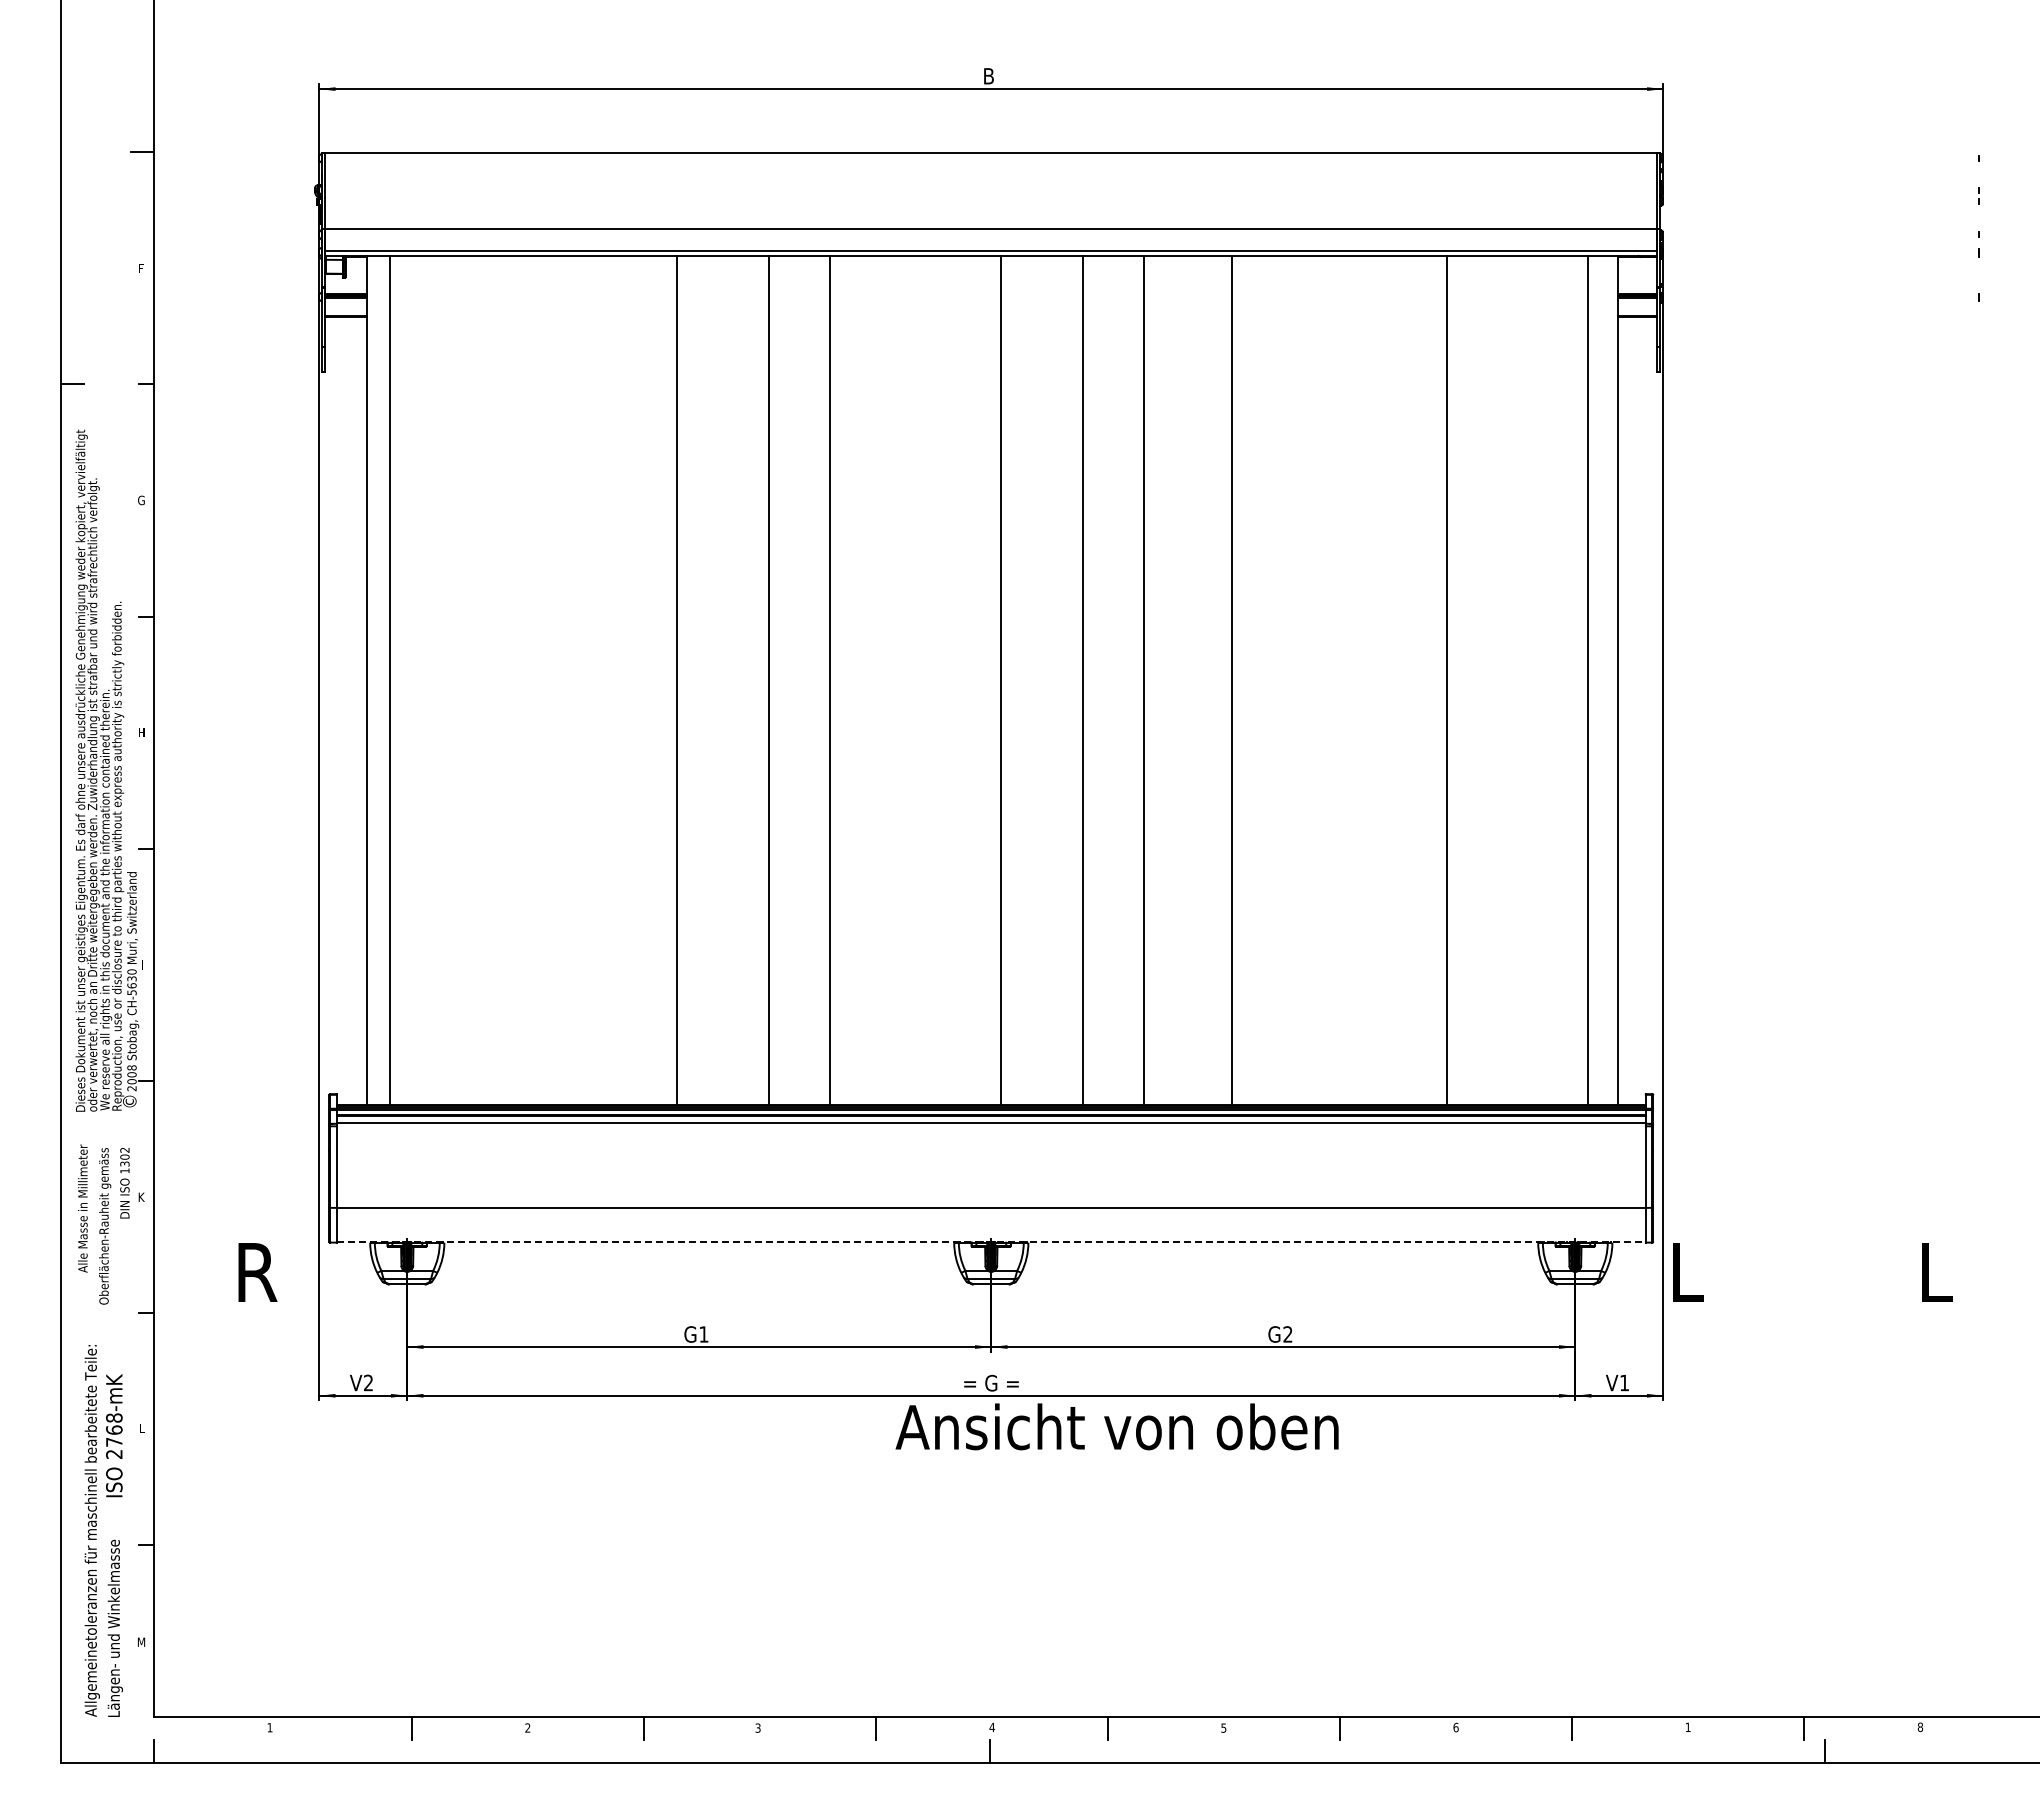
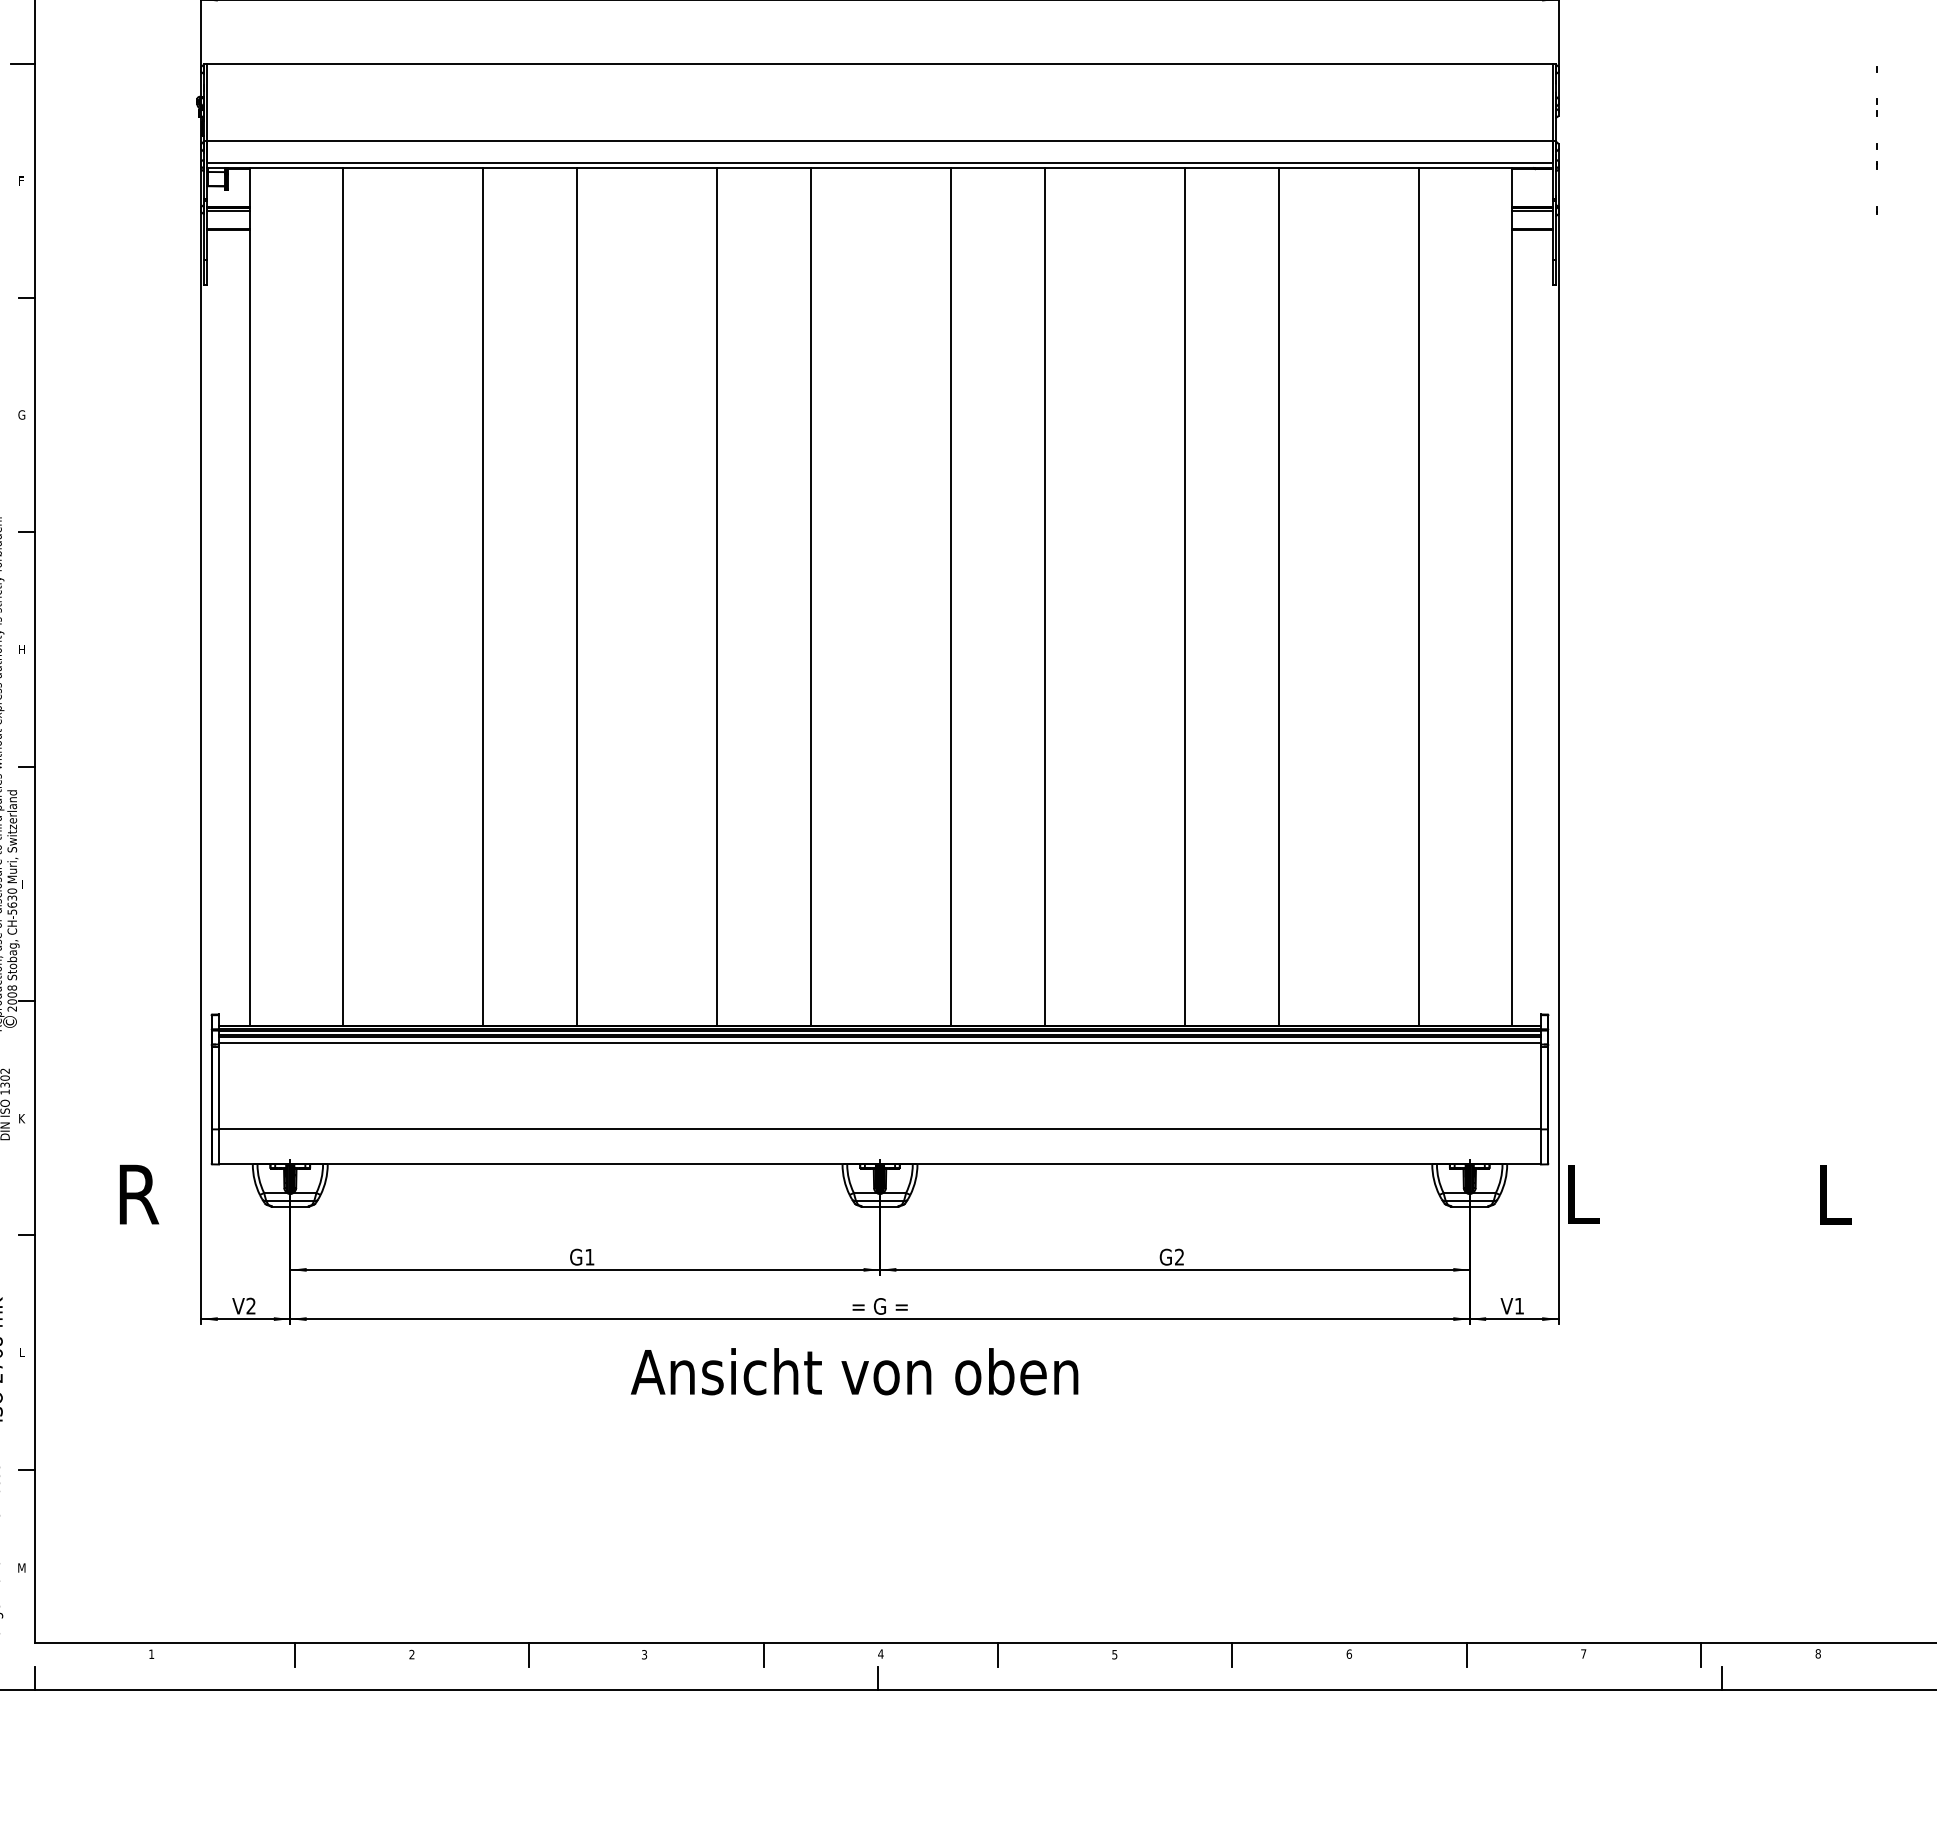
line: (390, 680) -> (342, 596), moved
line: (676, 680) -> (483, 596), moved
line: (768, 680) -> (576, 596), moved
line: (1000, 680) -> (810, 596), moved
line: (1083, 680) -> (1044, 596), moved
line: (1143, 680) -> (950, 596), moved
line: (1231, 680) -> (1185, 596), moved
line: (1446, 680) -> (1278, 596), moved
line: (1588, 680) -> (1419, 596), moved
line: (991, 1241) -> (880, 1163), dashed -> solid
text: (1116, 1426) -> (853, 1371), moved
text: (1687, 1726) -> (1583, 1653), 1 -> 7

